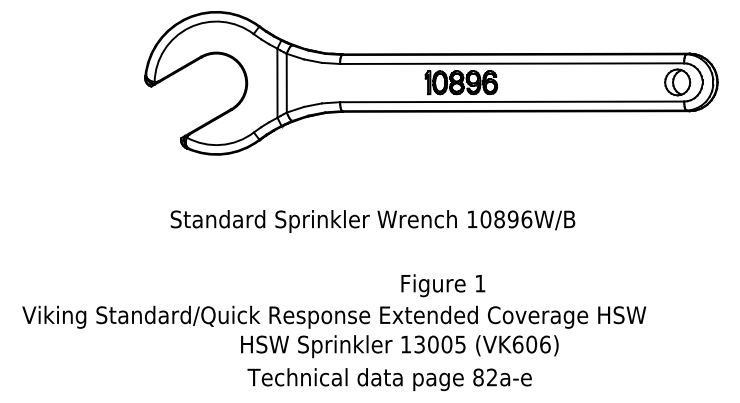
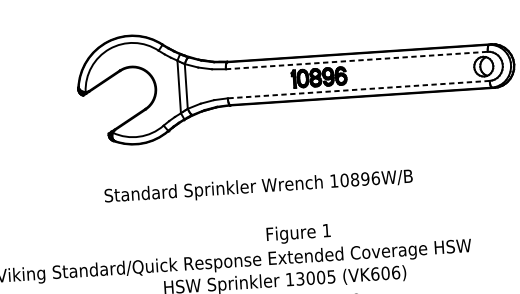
line: (512, 63) -> (357, 60), solid -> dashed
line: (511, 101) -> (358, 89), solid -> dashed
text: (443, 285) -> (298, 233), moved

